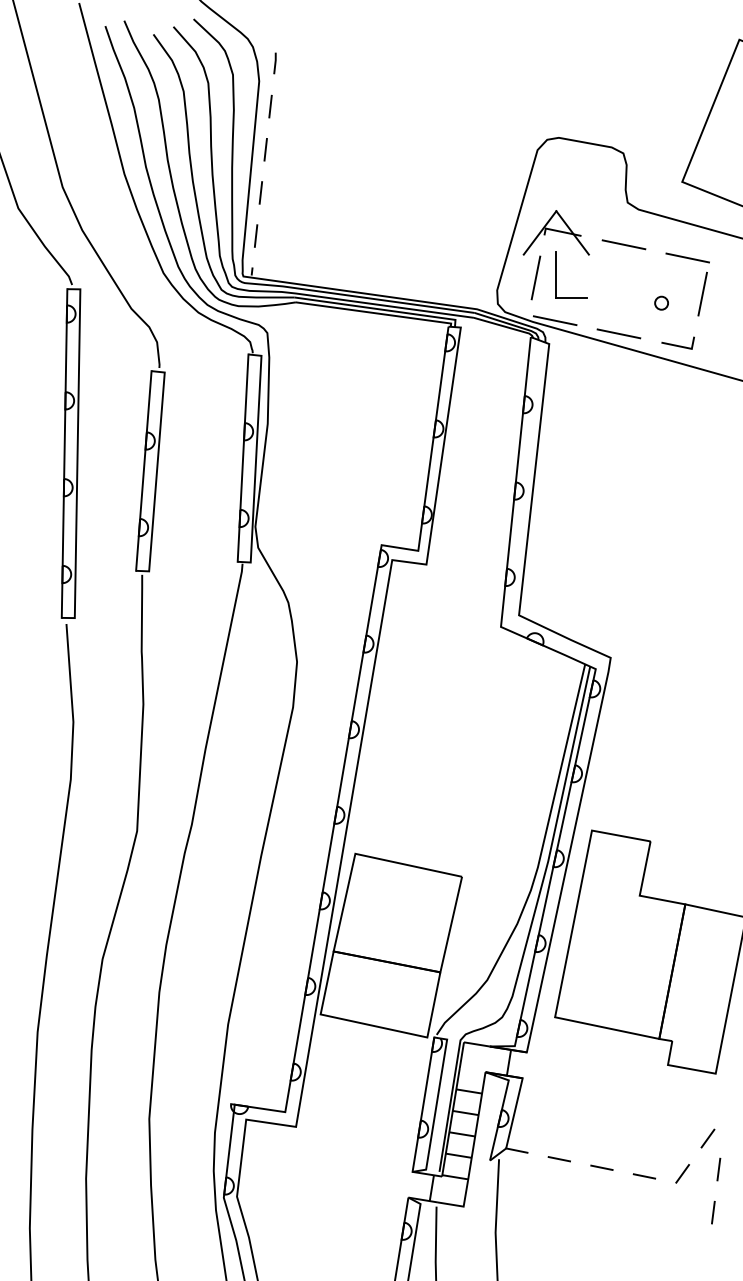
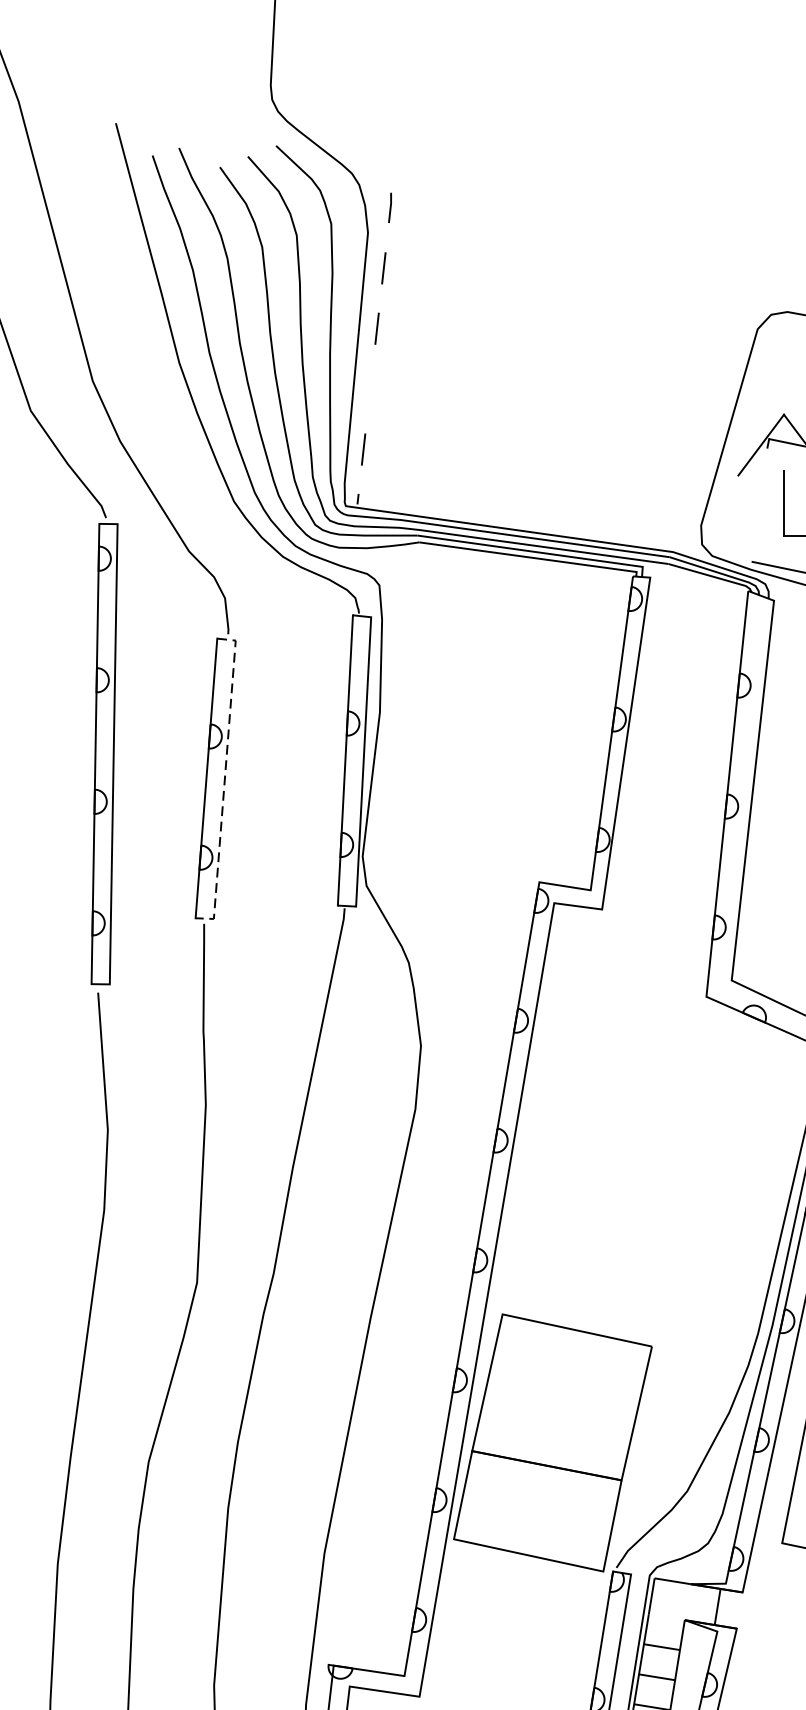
line: (260, 192) -> (369, 388), removed
line: (535, 277) -> (754, 507), removed
line: (156, 471) -> (224, 779), solid -> dashed

